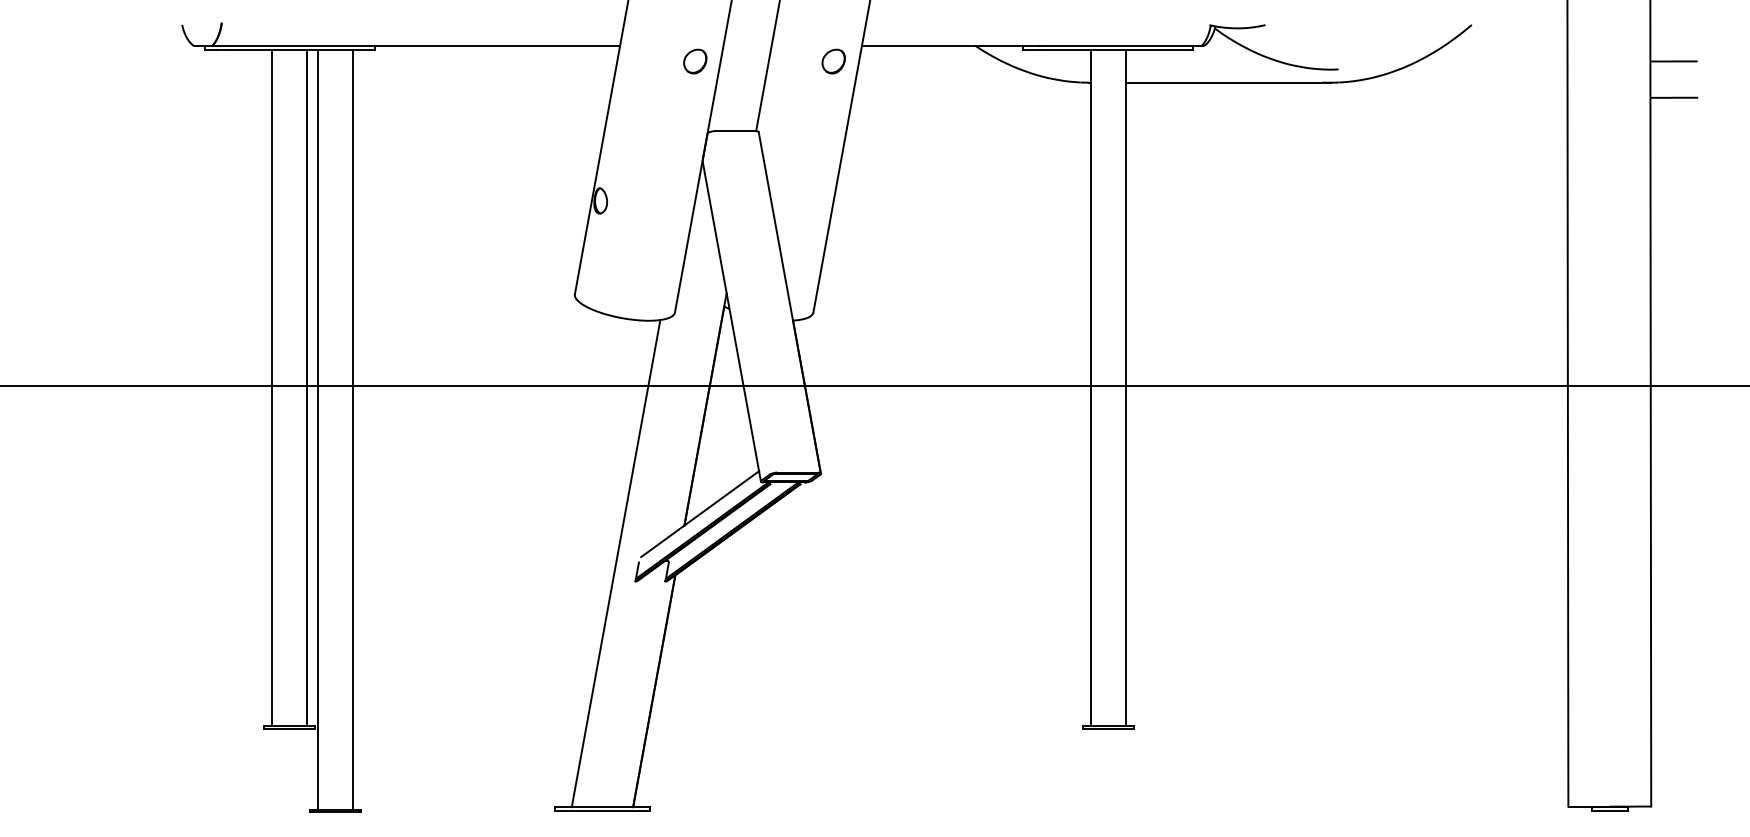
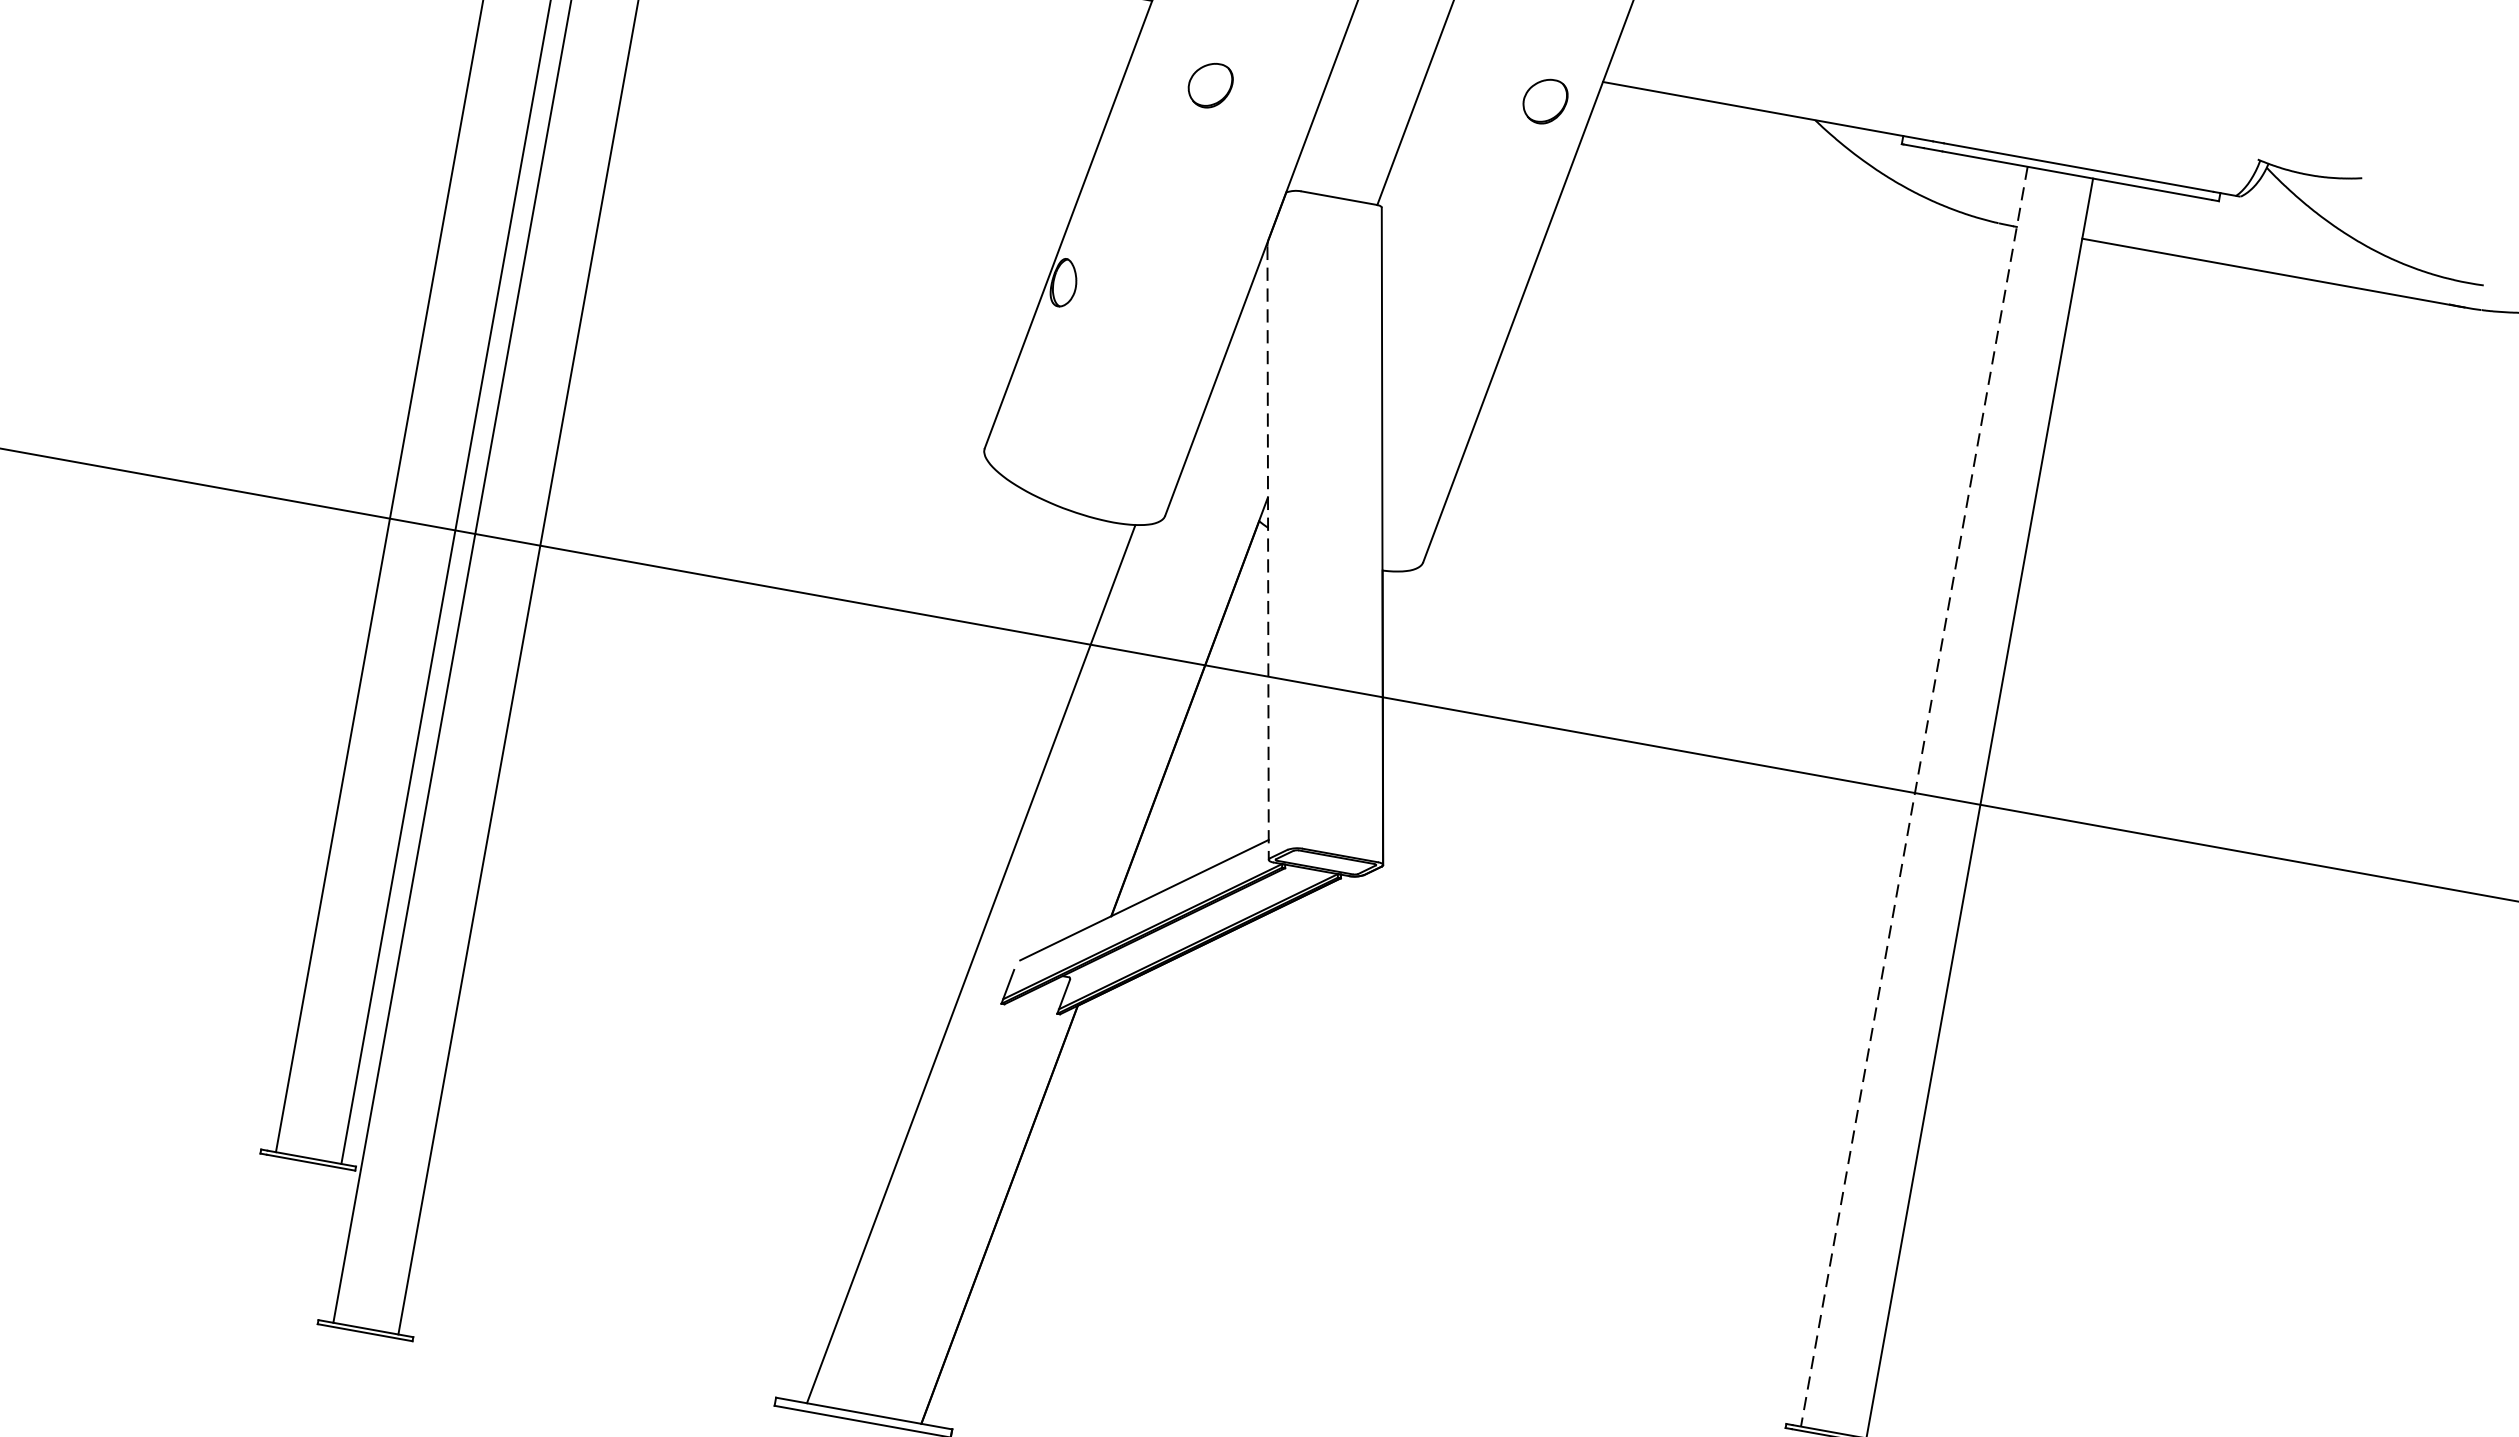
part: (695, 61) -> (1210, 85), moved
line: (731, 322) -> (1267, 553), solid -> dashed
line: (1090, 388) -> (1914, 796), solid -> dashed

